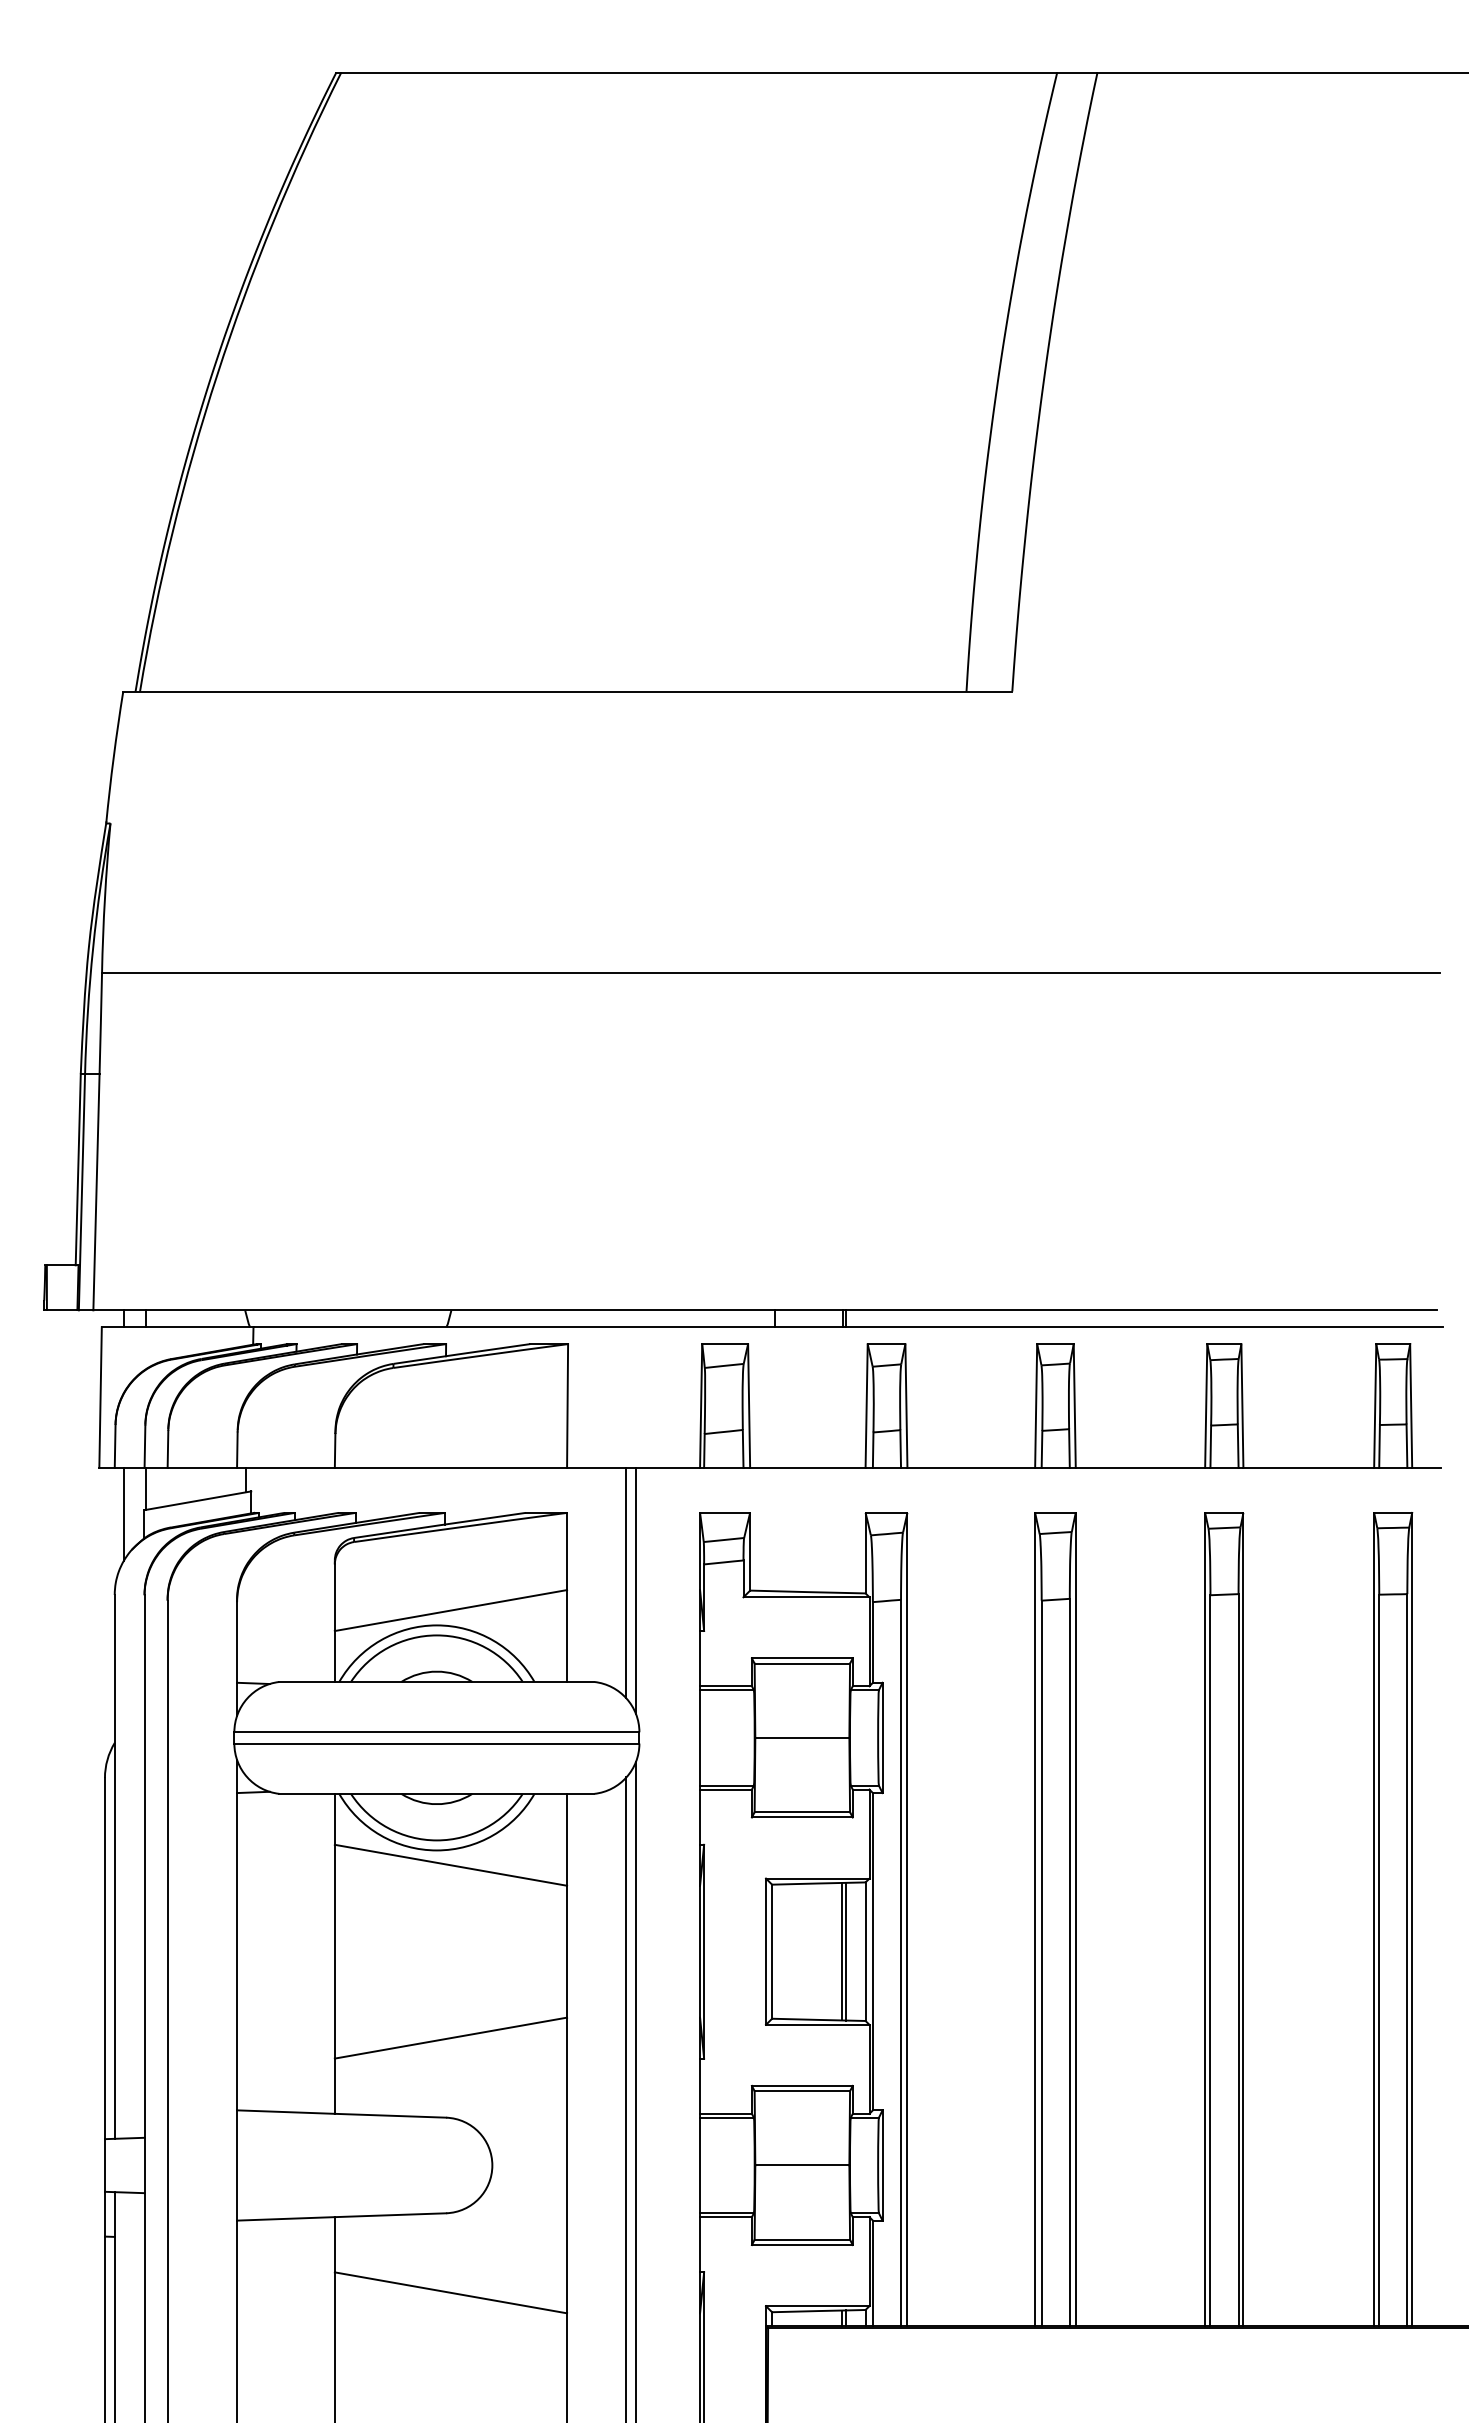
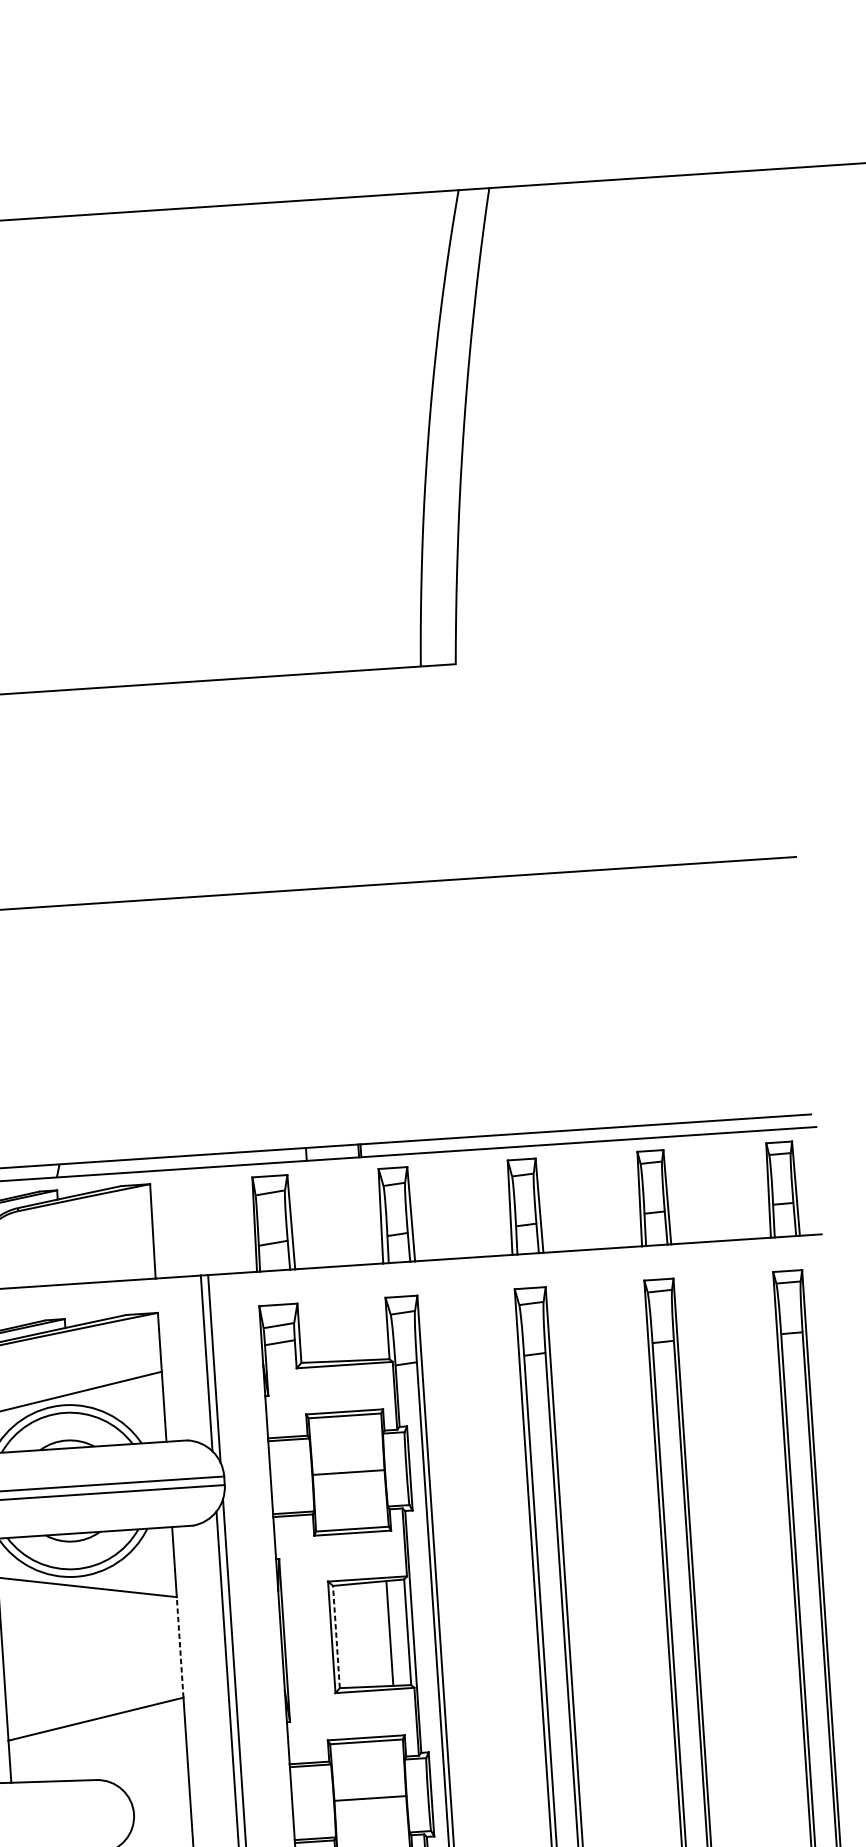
line: (567, 1951) -> (180, 1647), solid -> dashed
line: (772, 1951) -> (336, 1636), solid -> dashed
line: (846, 1951) -> (393, 1633), removed

